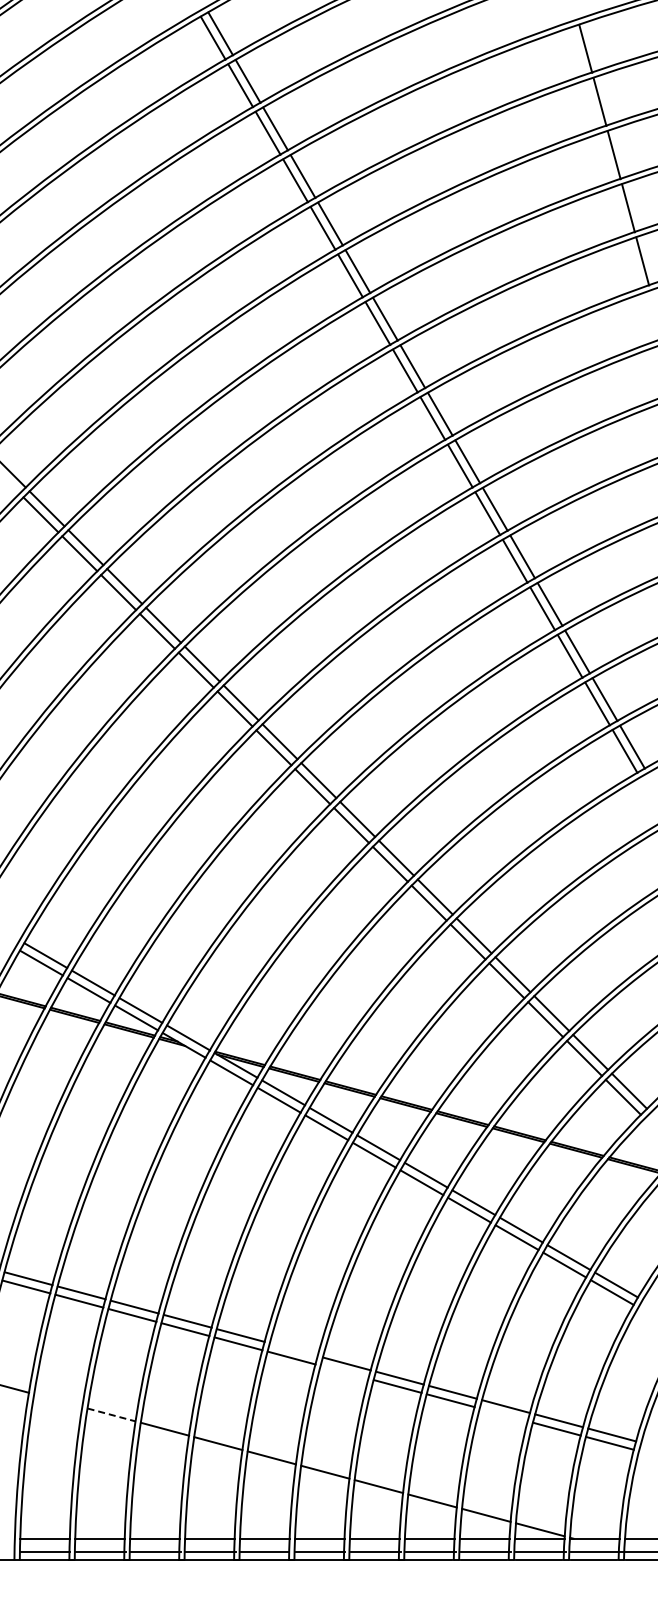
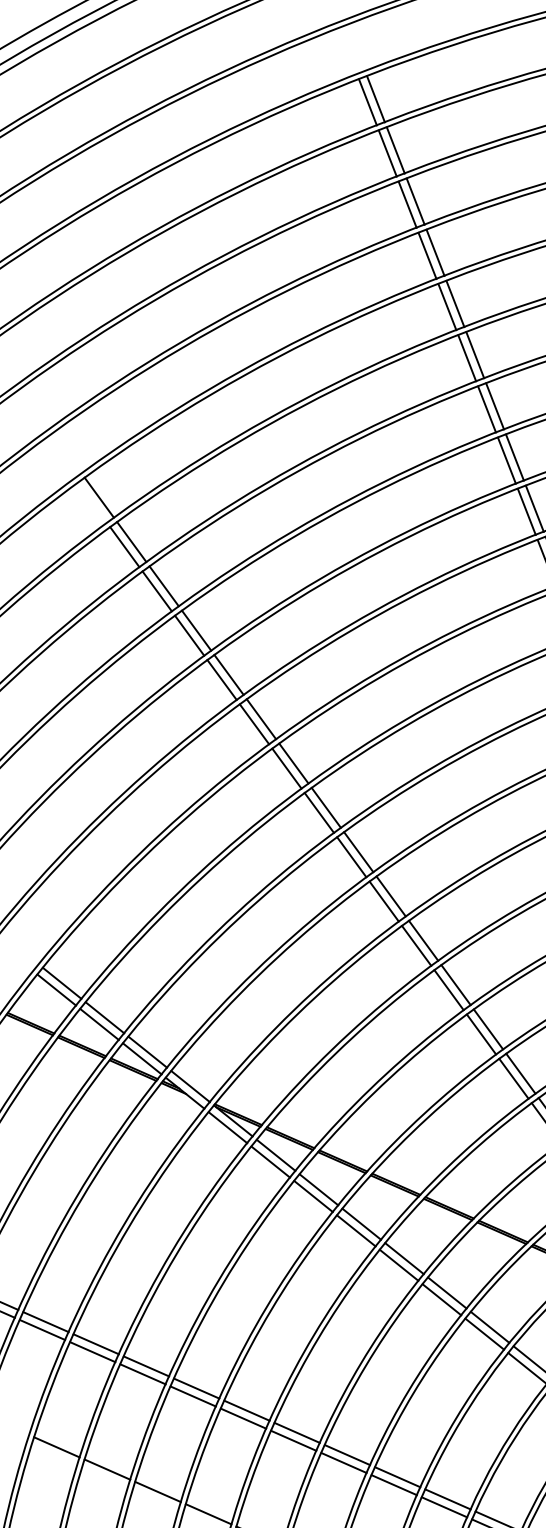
line: (293, 1349) -> (246, 1410), added
line: (344, 1371) -> (293, 1440), added
line: (111, 1414) -> (56, 1446), dashed -> solid
line: (503, 1414) -> (444, 1506), added

